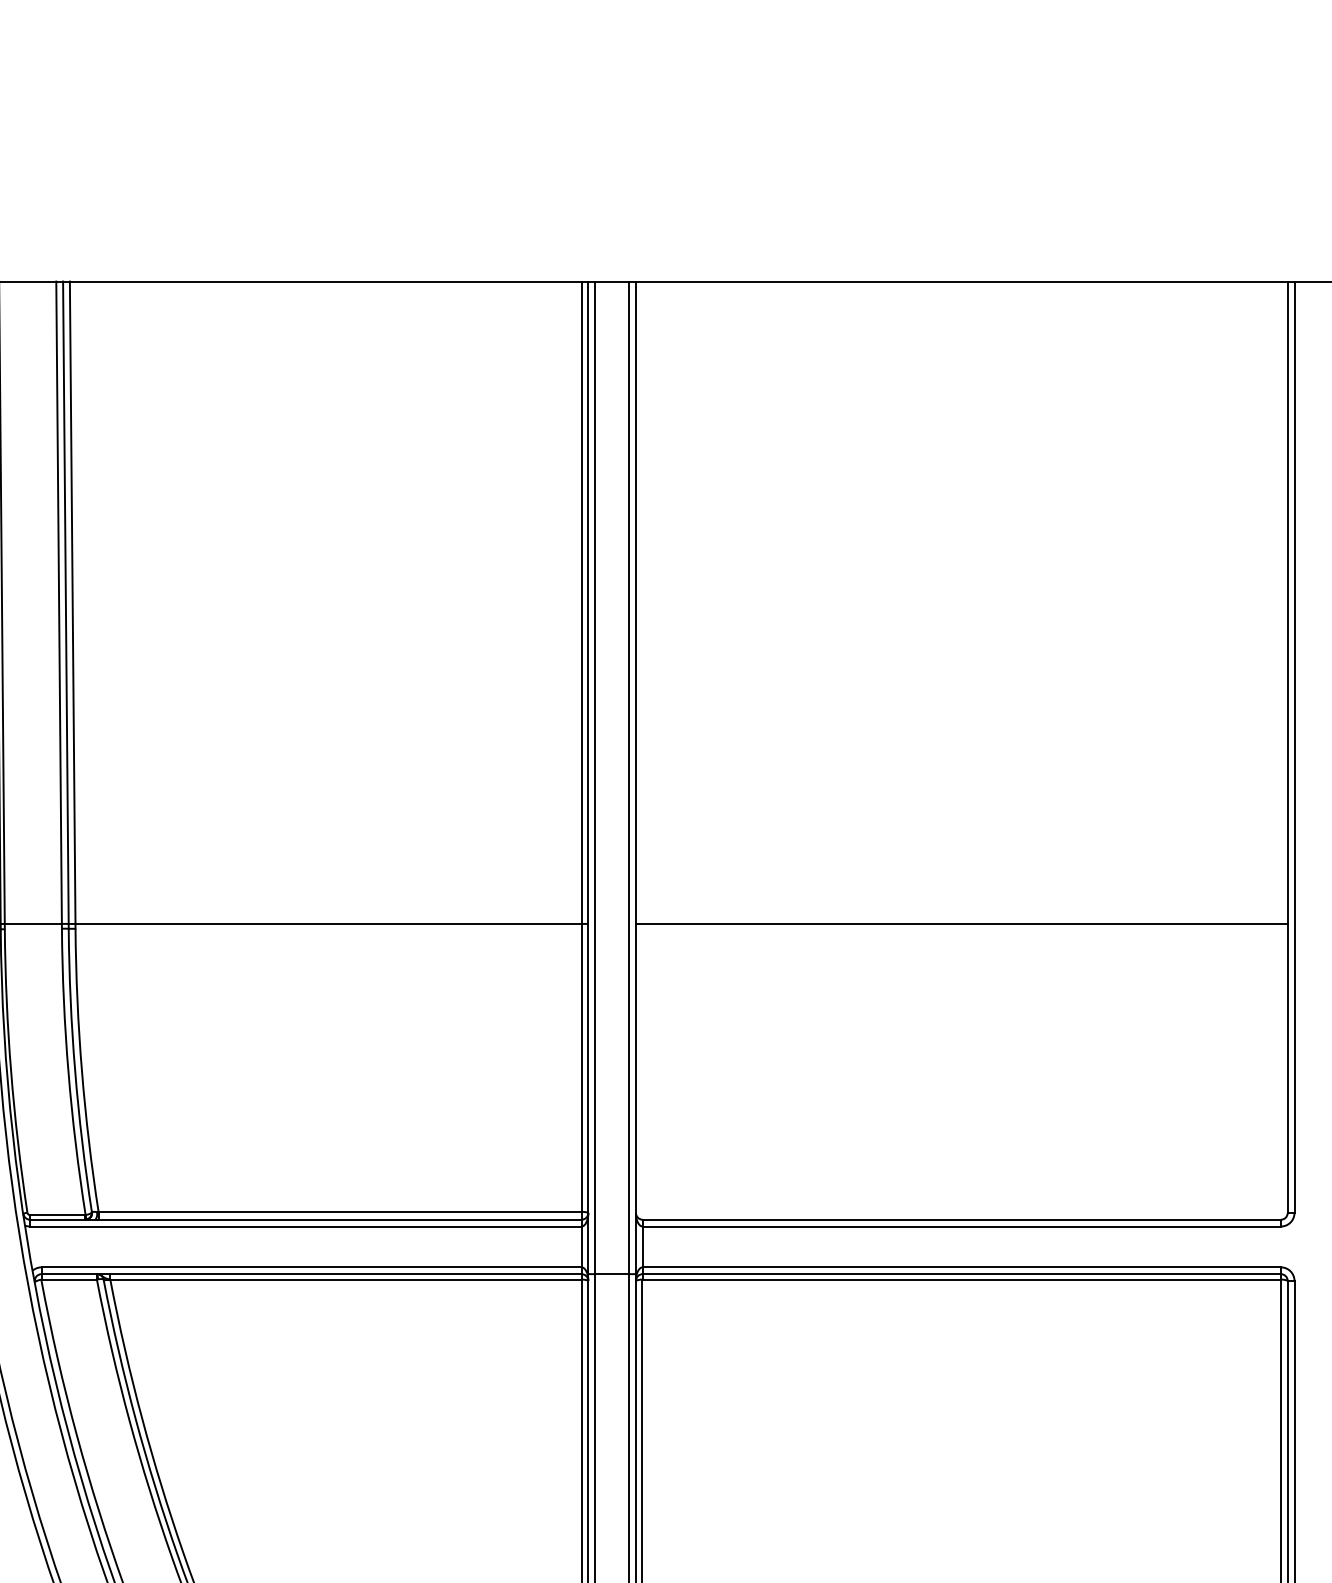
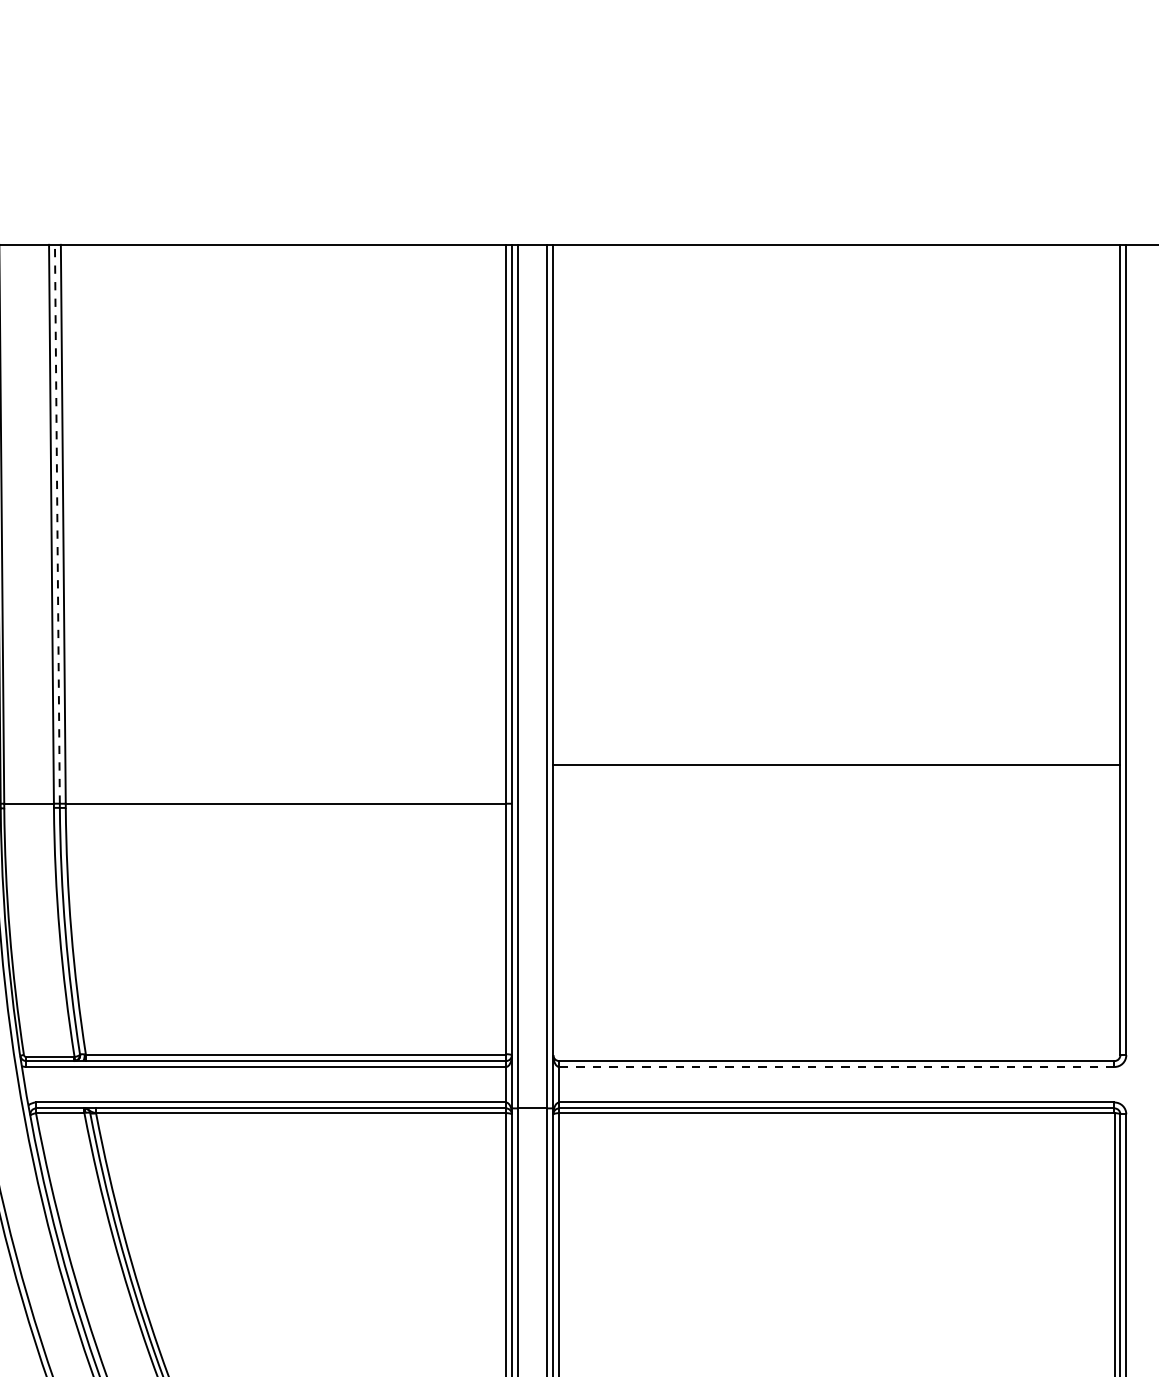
line: (65, 602) -> (57, 524), solid -> dashed
line: (961, 923) -> (836, 764), moved
line: (961, 1226) -> (836, 1066), solid -> dashed

